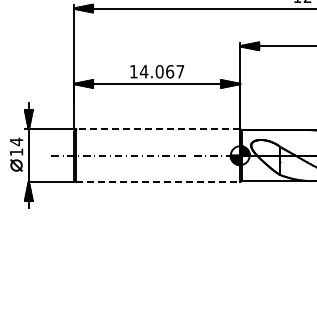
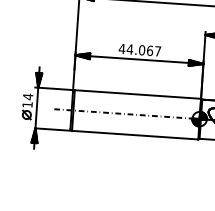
text: (133, 71) -> (121, 48), 14.067 -> 44.067
line: (158, 129) -> (138, 94), dashed -> solid
line: (158, 182) -> (135, 135), dashed -> solid

